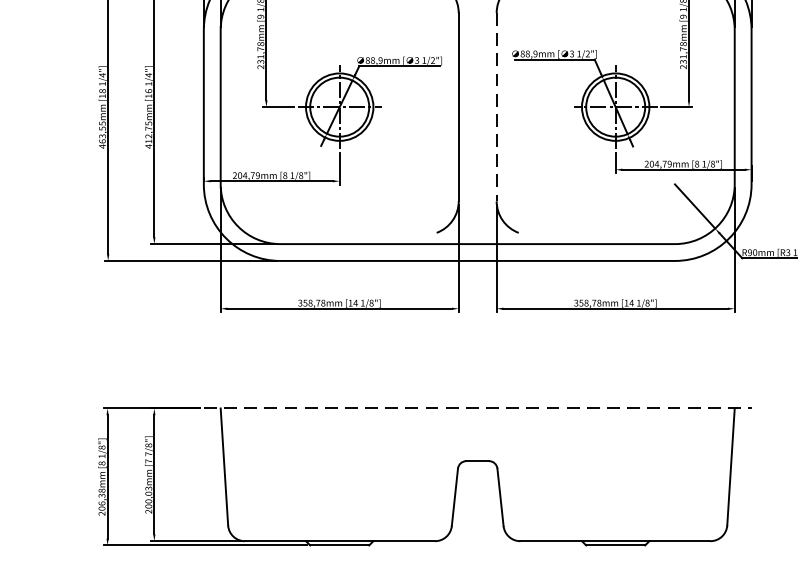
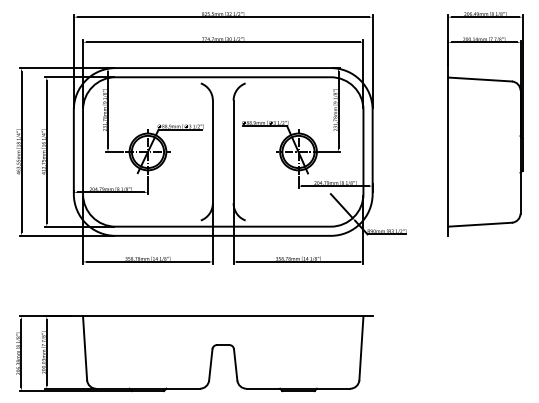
line: (496, 108) -> (233, 152), dashed -> solid
line: (478, 408) -> (223, 316), dashed -> solid

